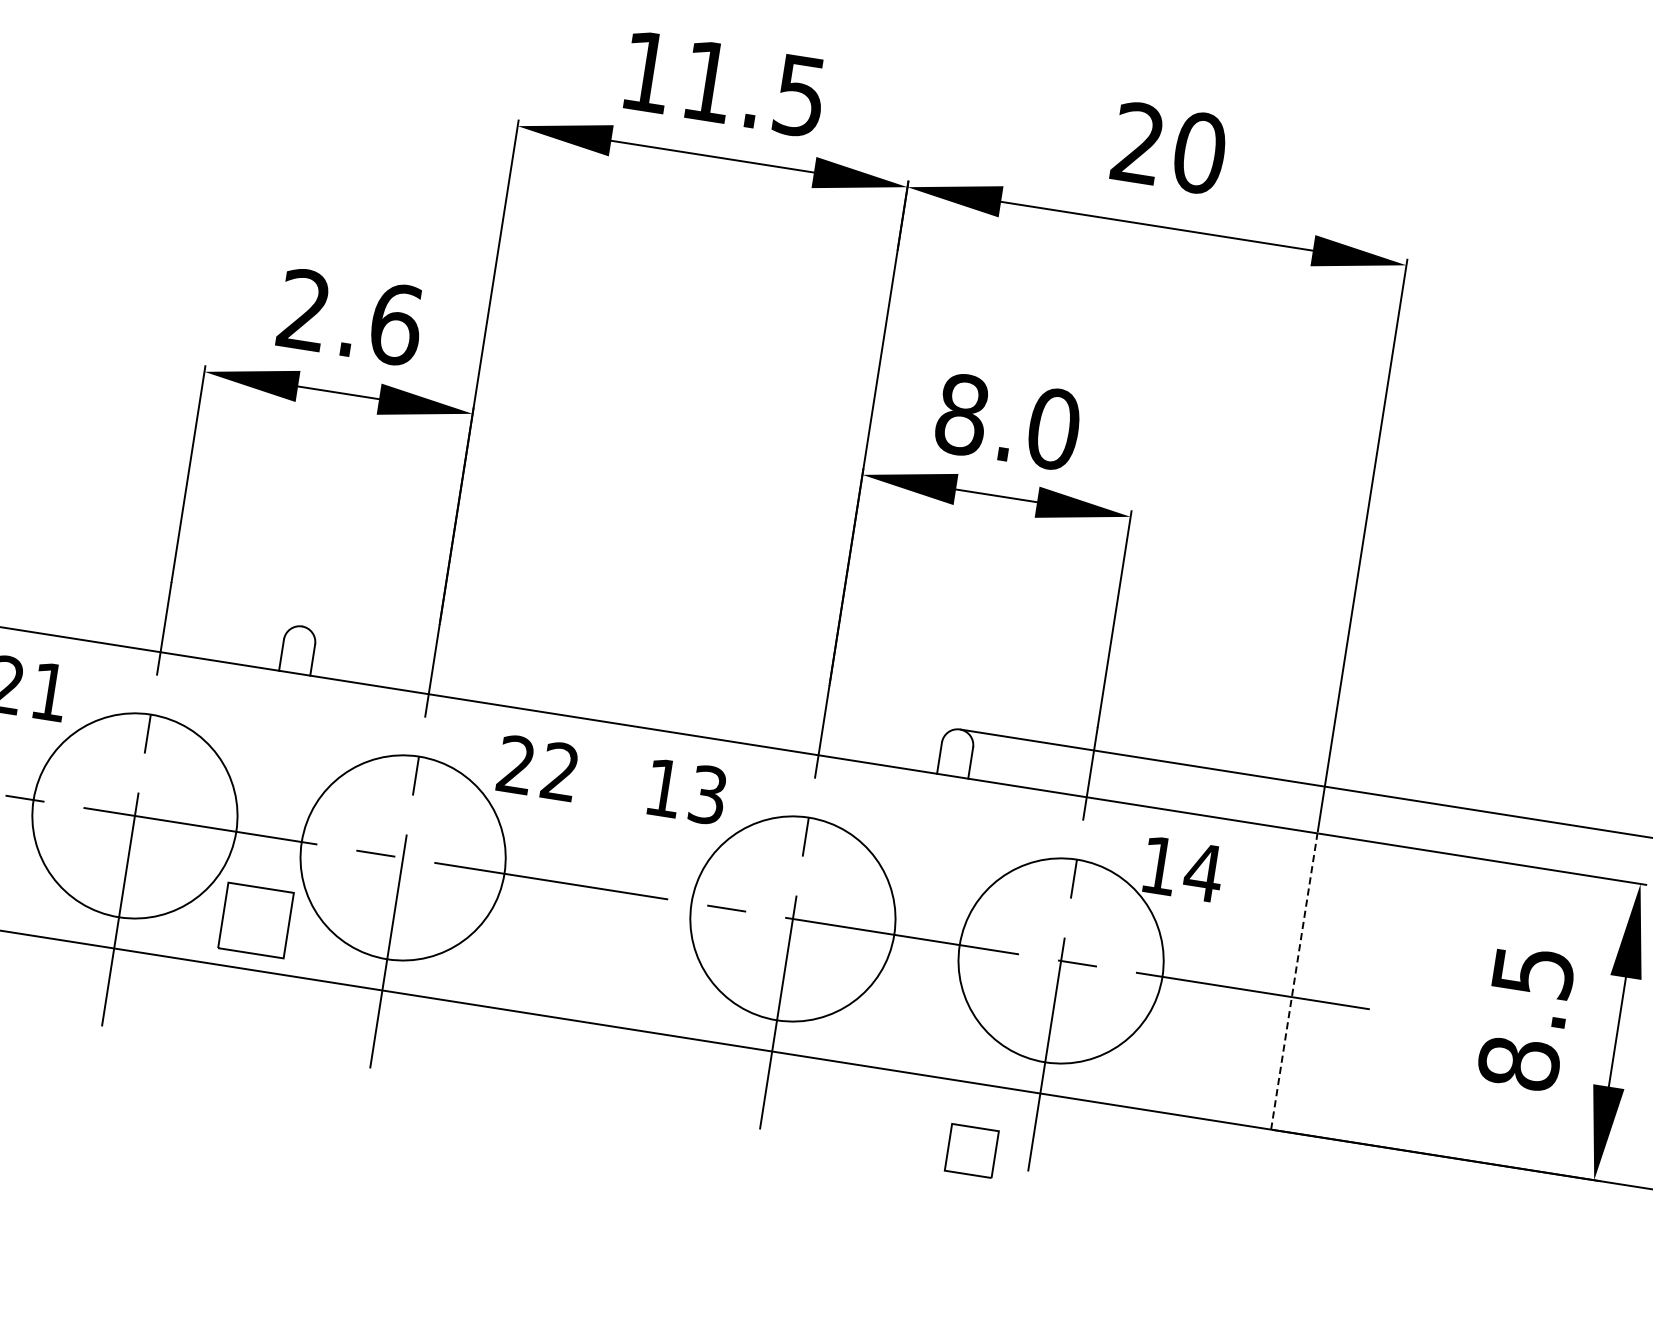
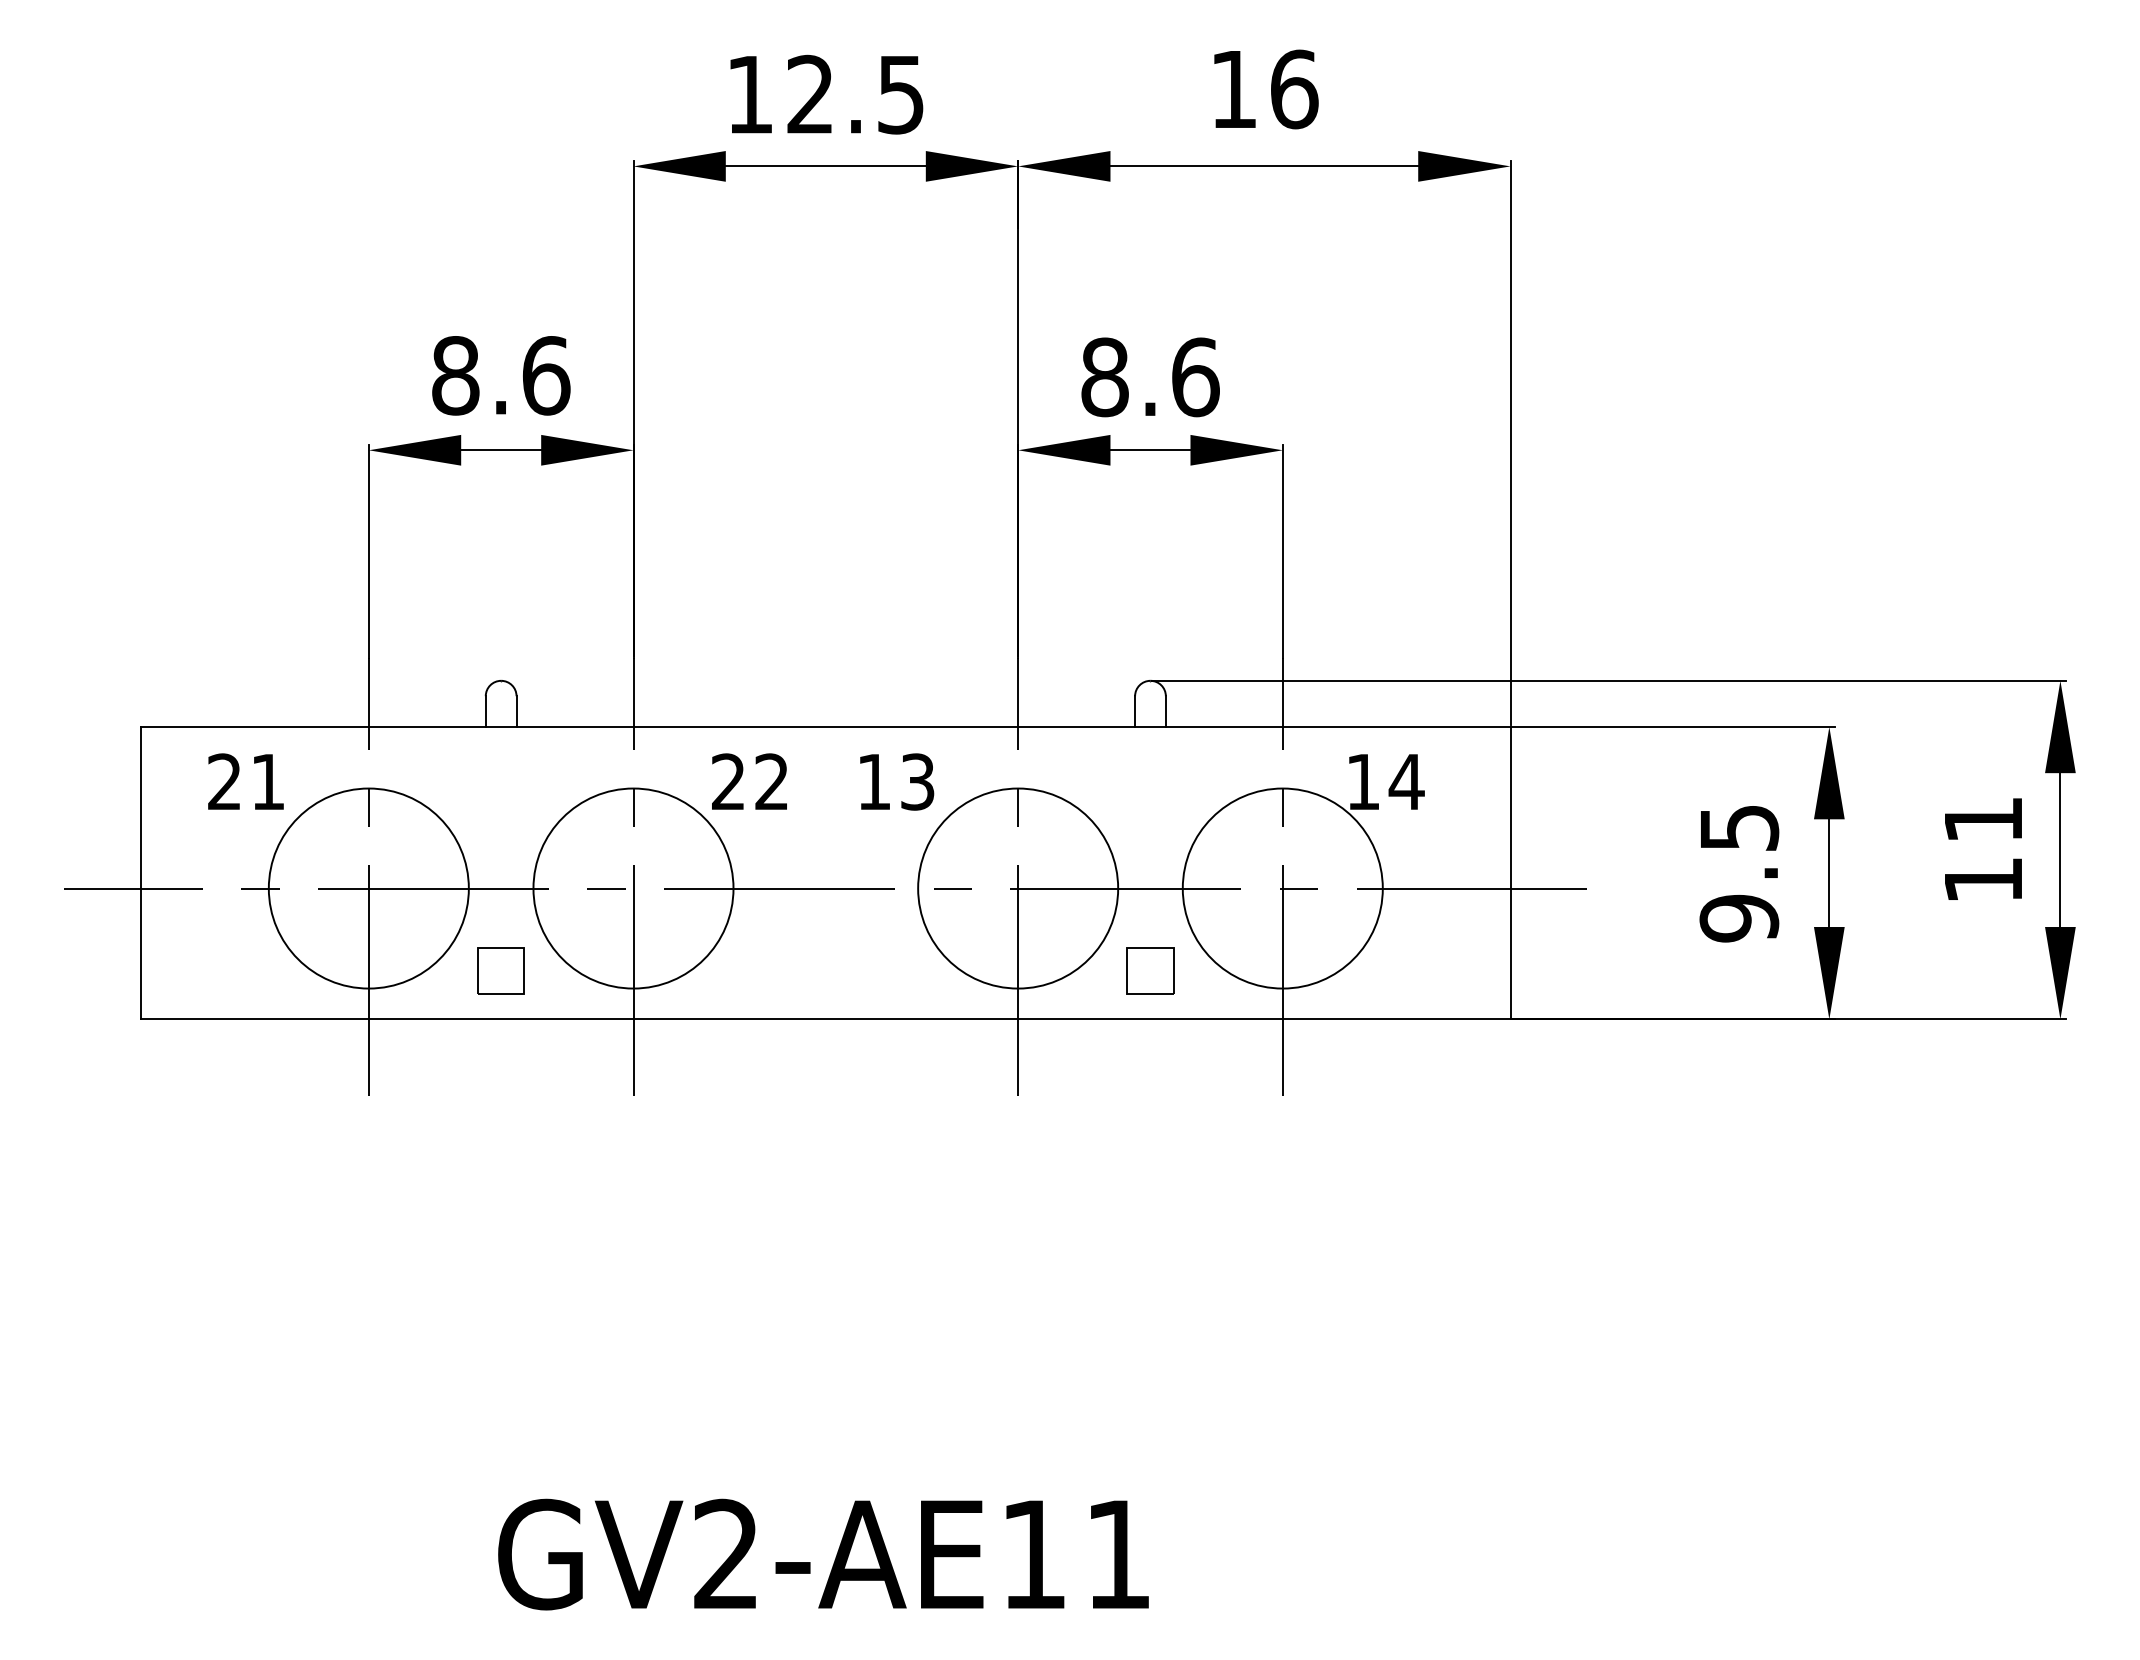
text: (707, 80) -> (809, 93), 11.5 -> 12.5
text: (1169, 148) -> (1264, 89), 20 -> 16
text: (304, 309) -> (455, 375), 2.6 -> 8.6
text: (1053, 429) -> (1195, 377), 8.0 -> 8.6
part: (255, 919) -> (500, 970), size x0.71
line: (1294, 980) -> (1510, 872), dashed -> solid
text: (1519, 1063) -> (1739, 918), 8.5 -> 9.5
part: (971, 1150) -> (1150, 970), moved

